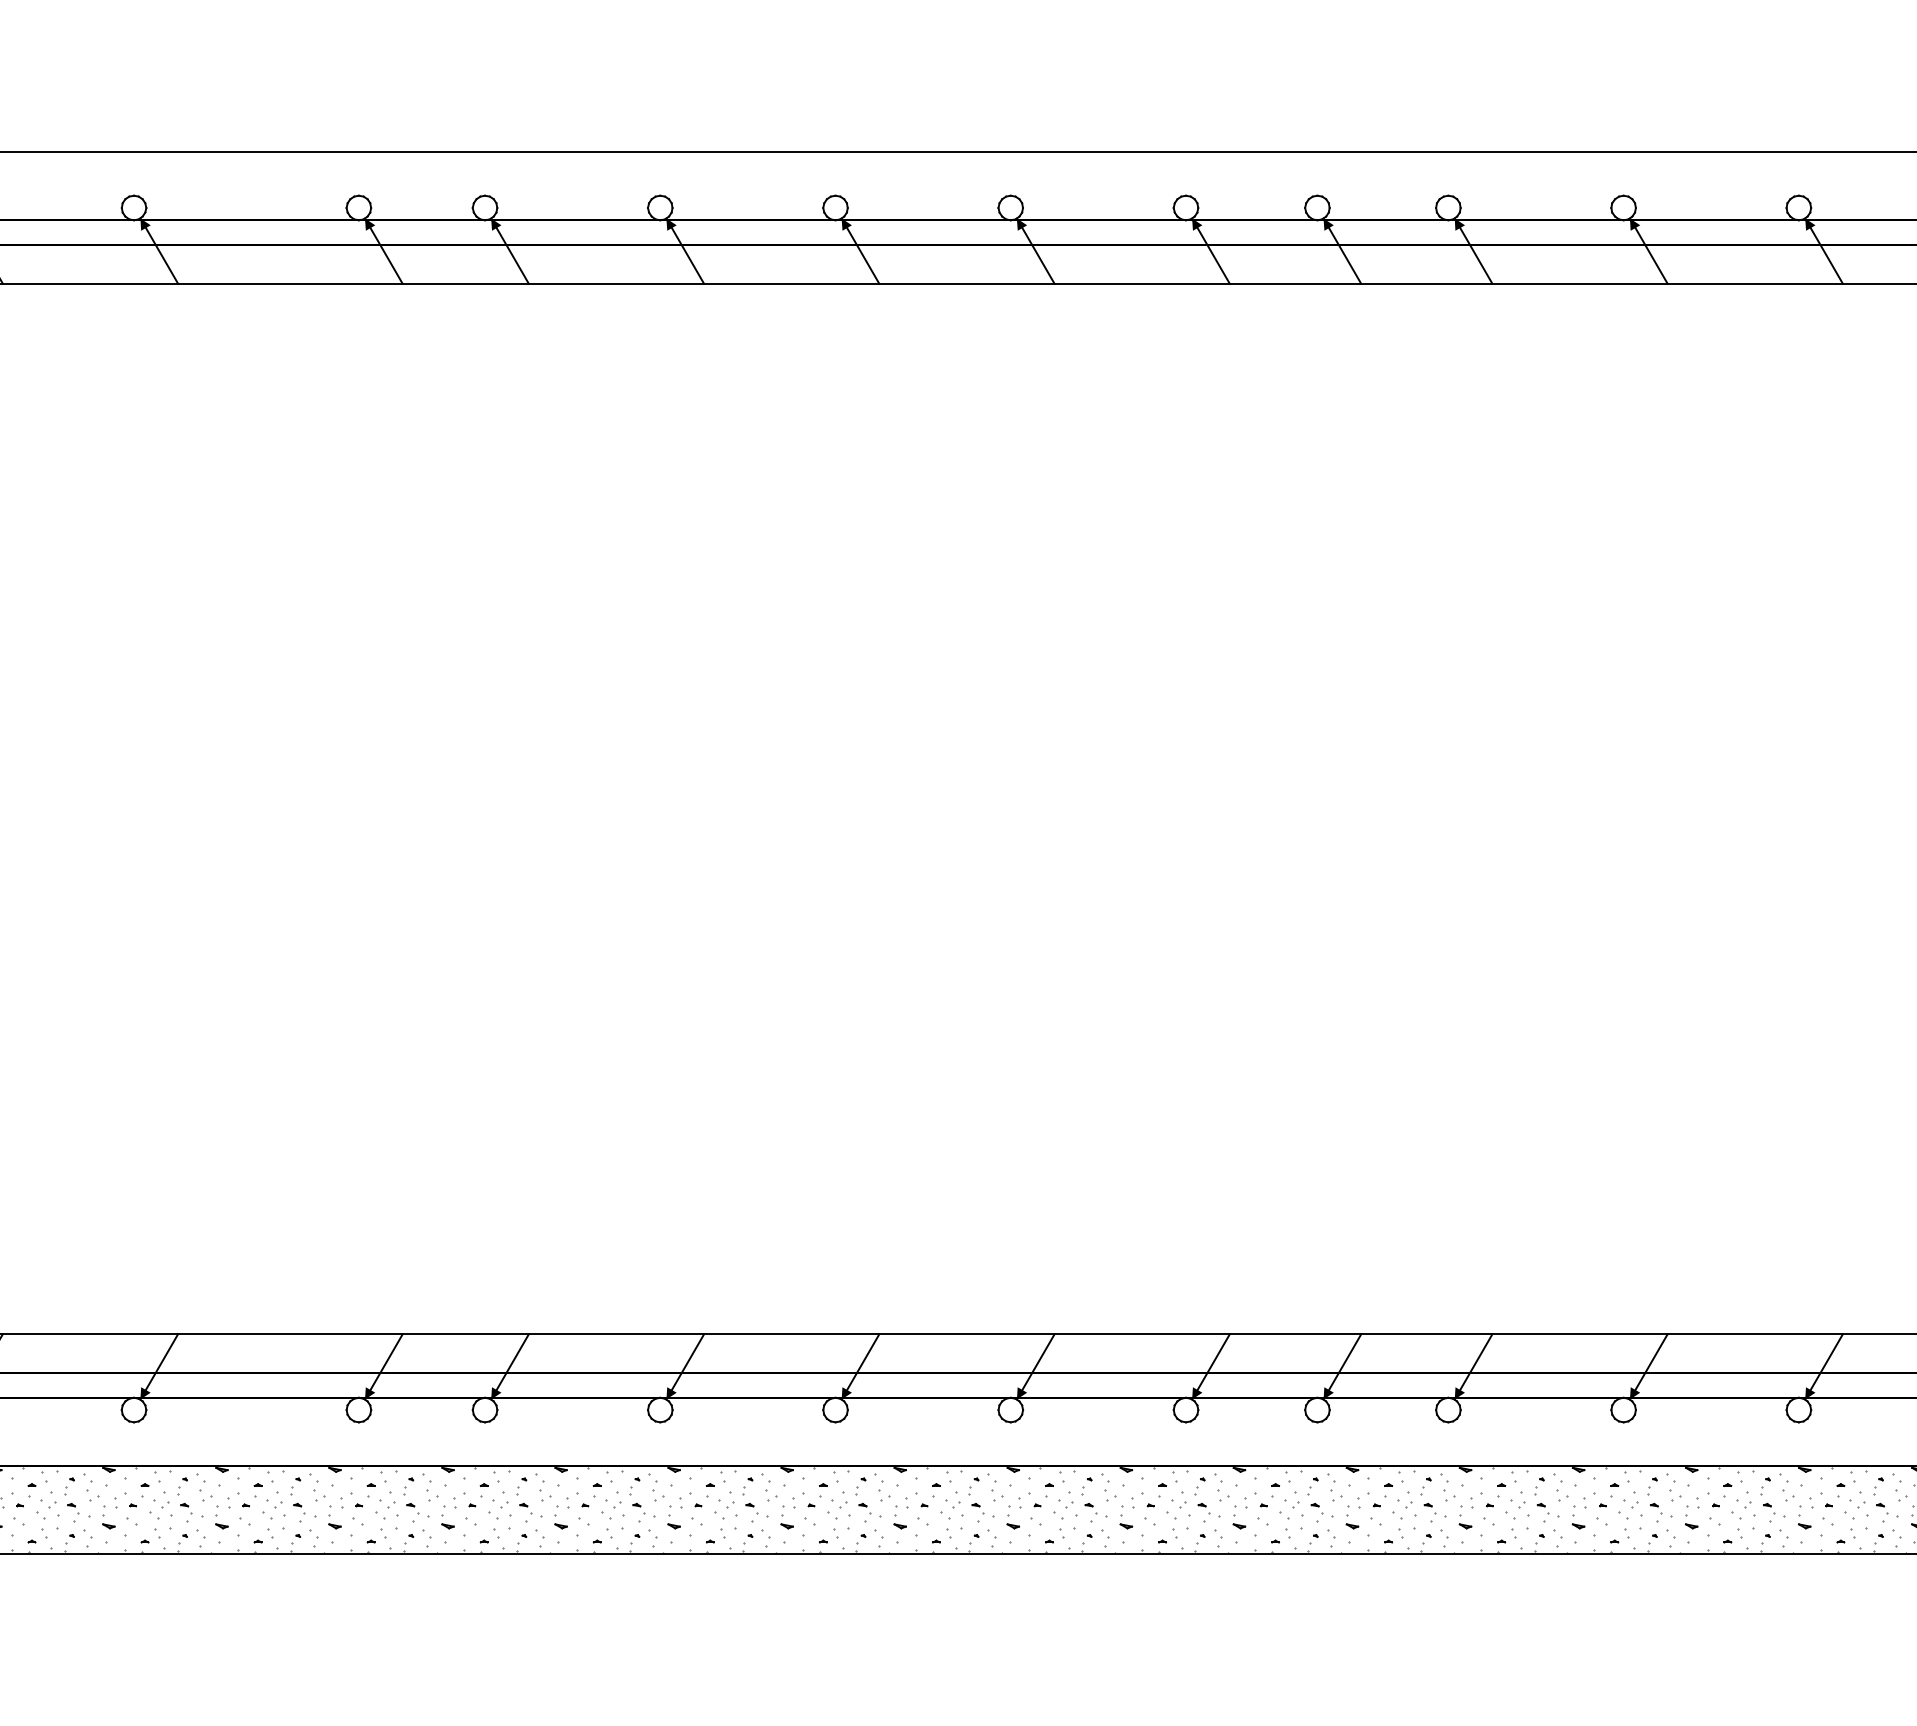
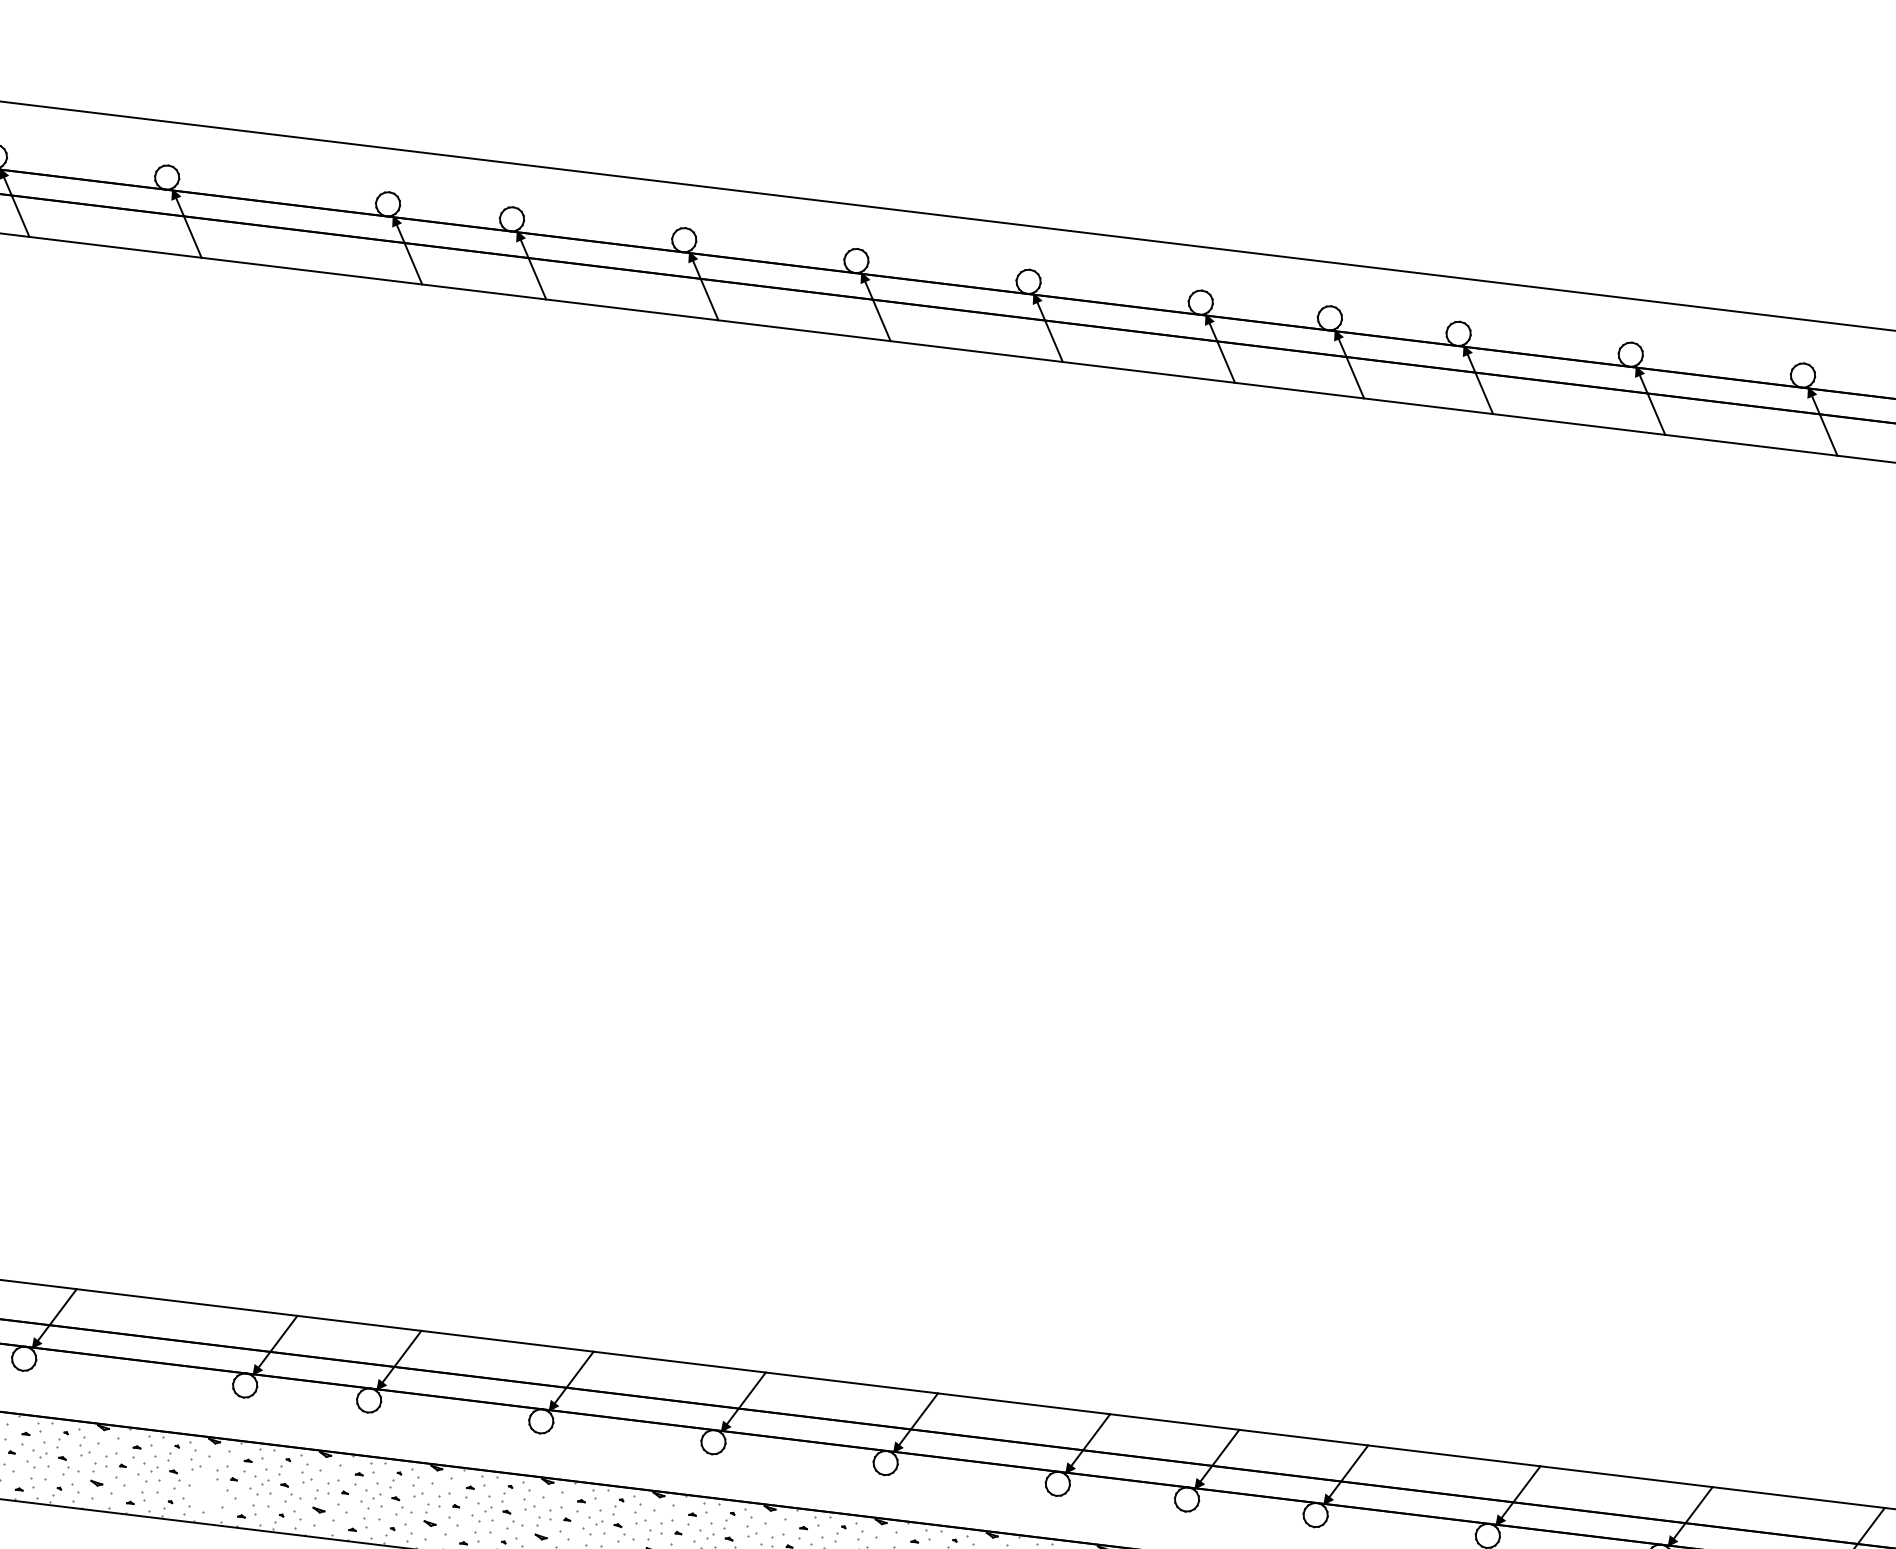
part: (334, 1517) -> (208, 1488), removed

